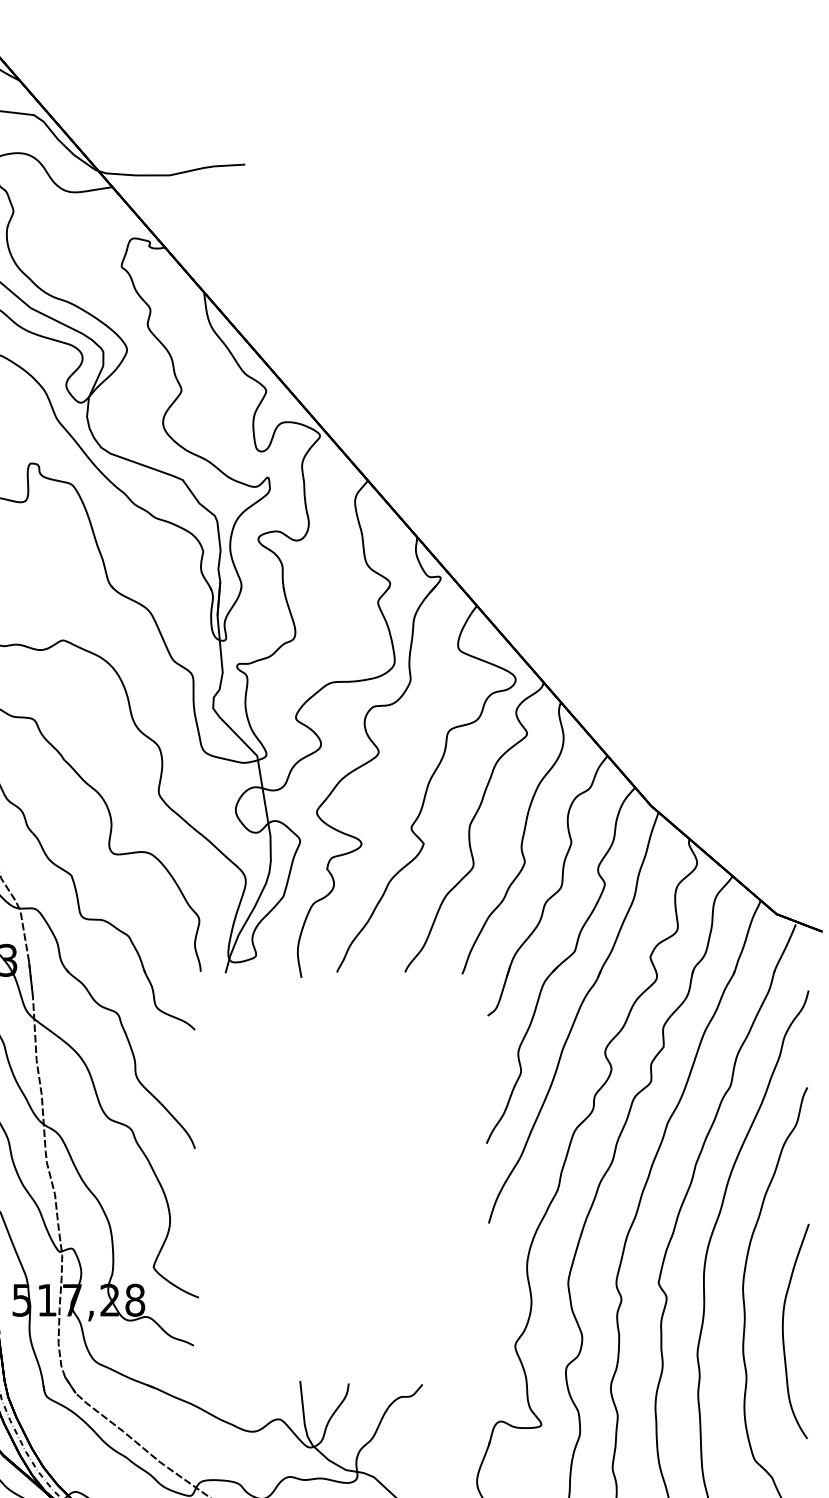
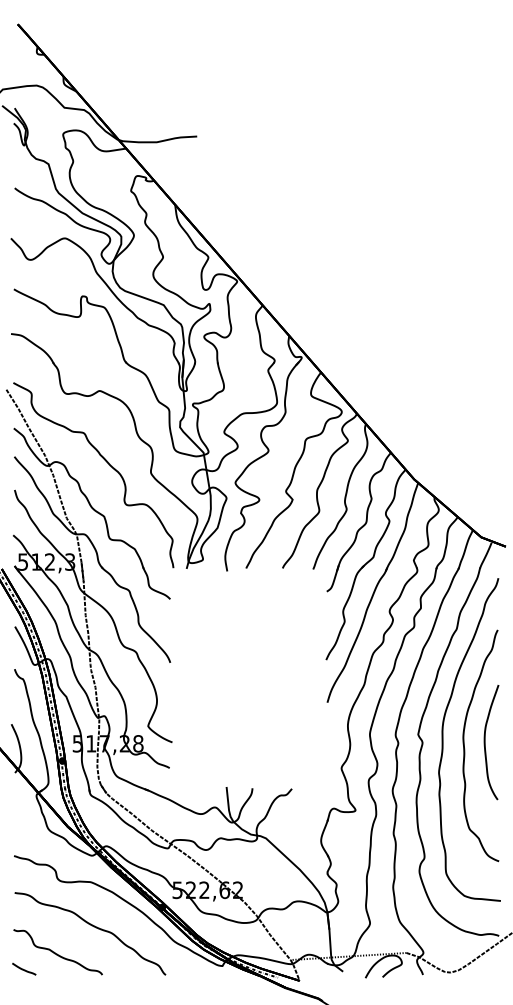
curve: (784, 1331) -> (485, 742), moved

